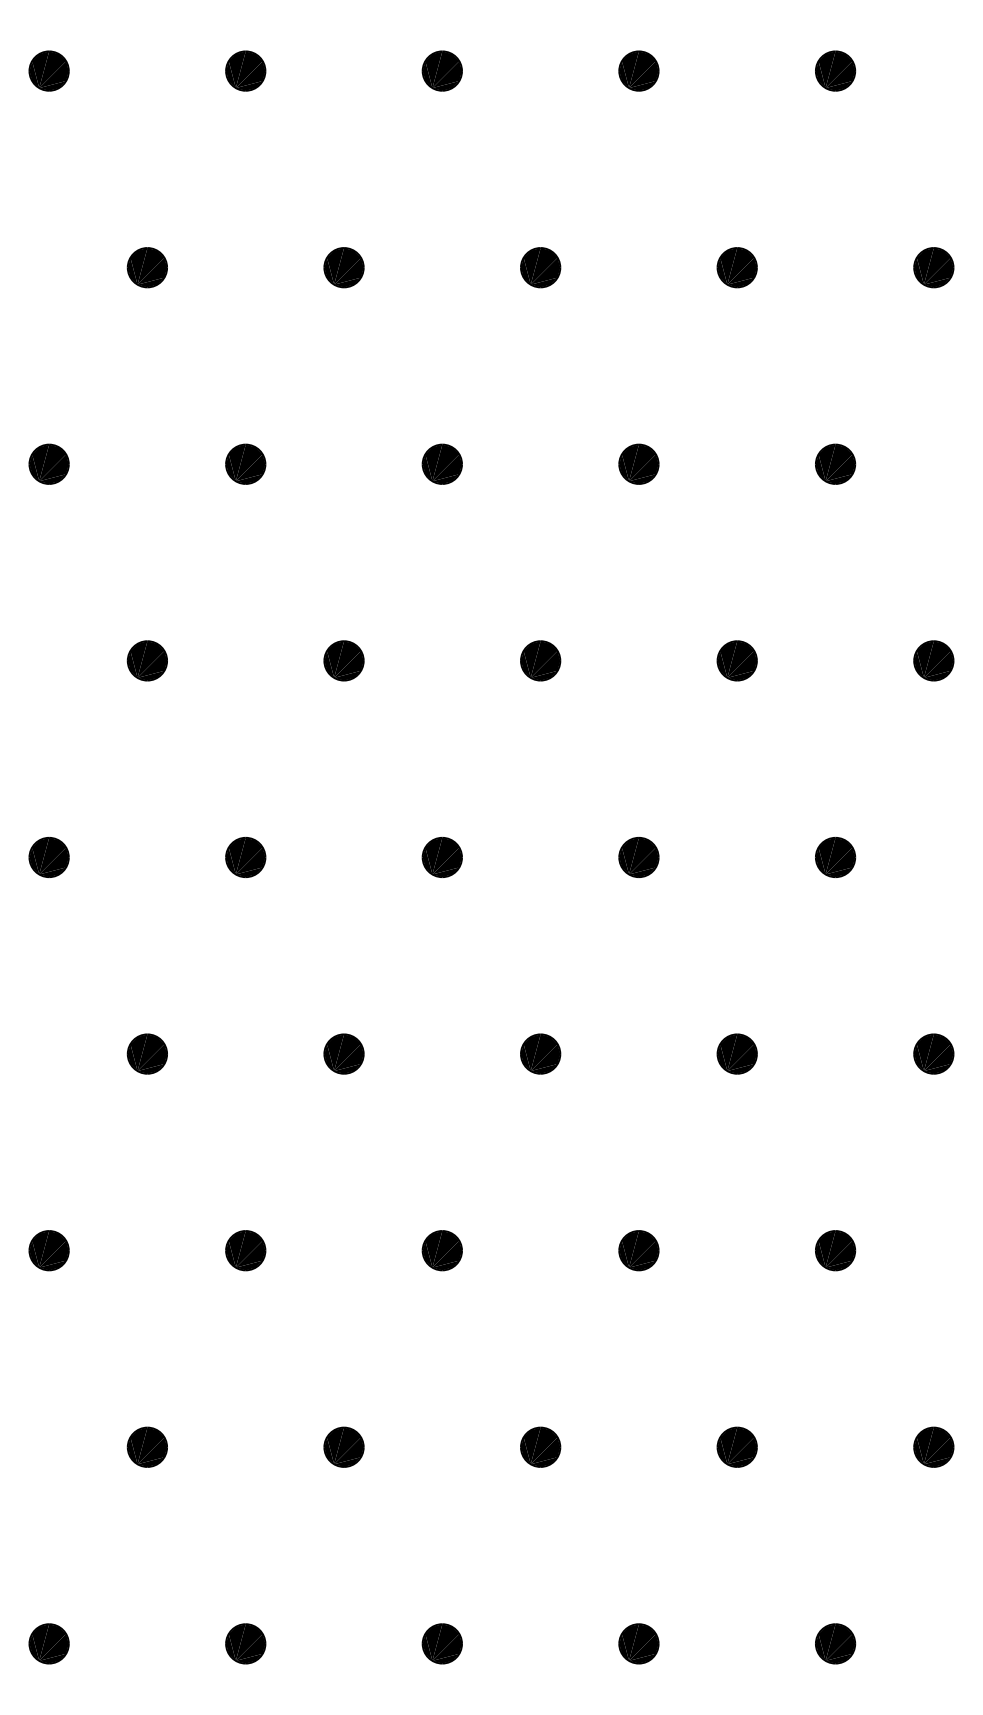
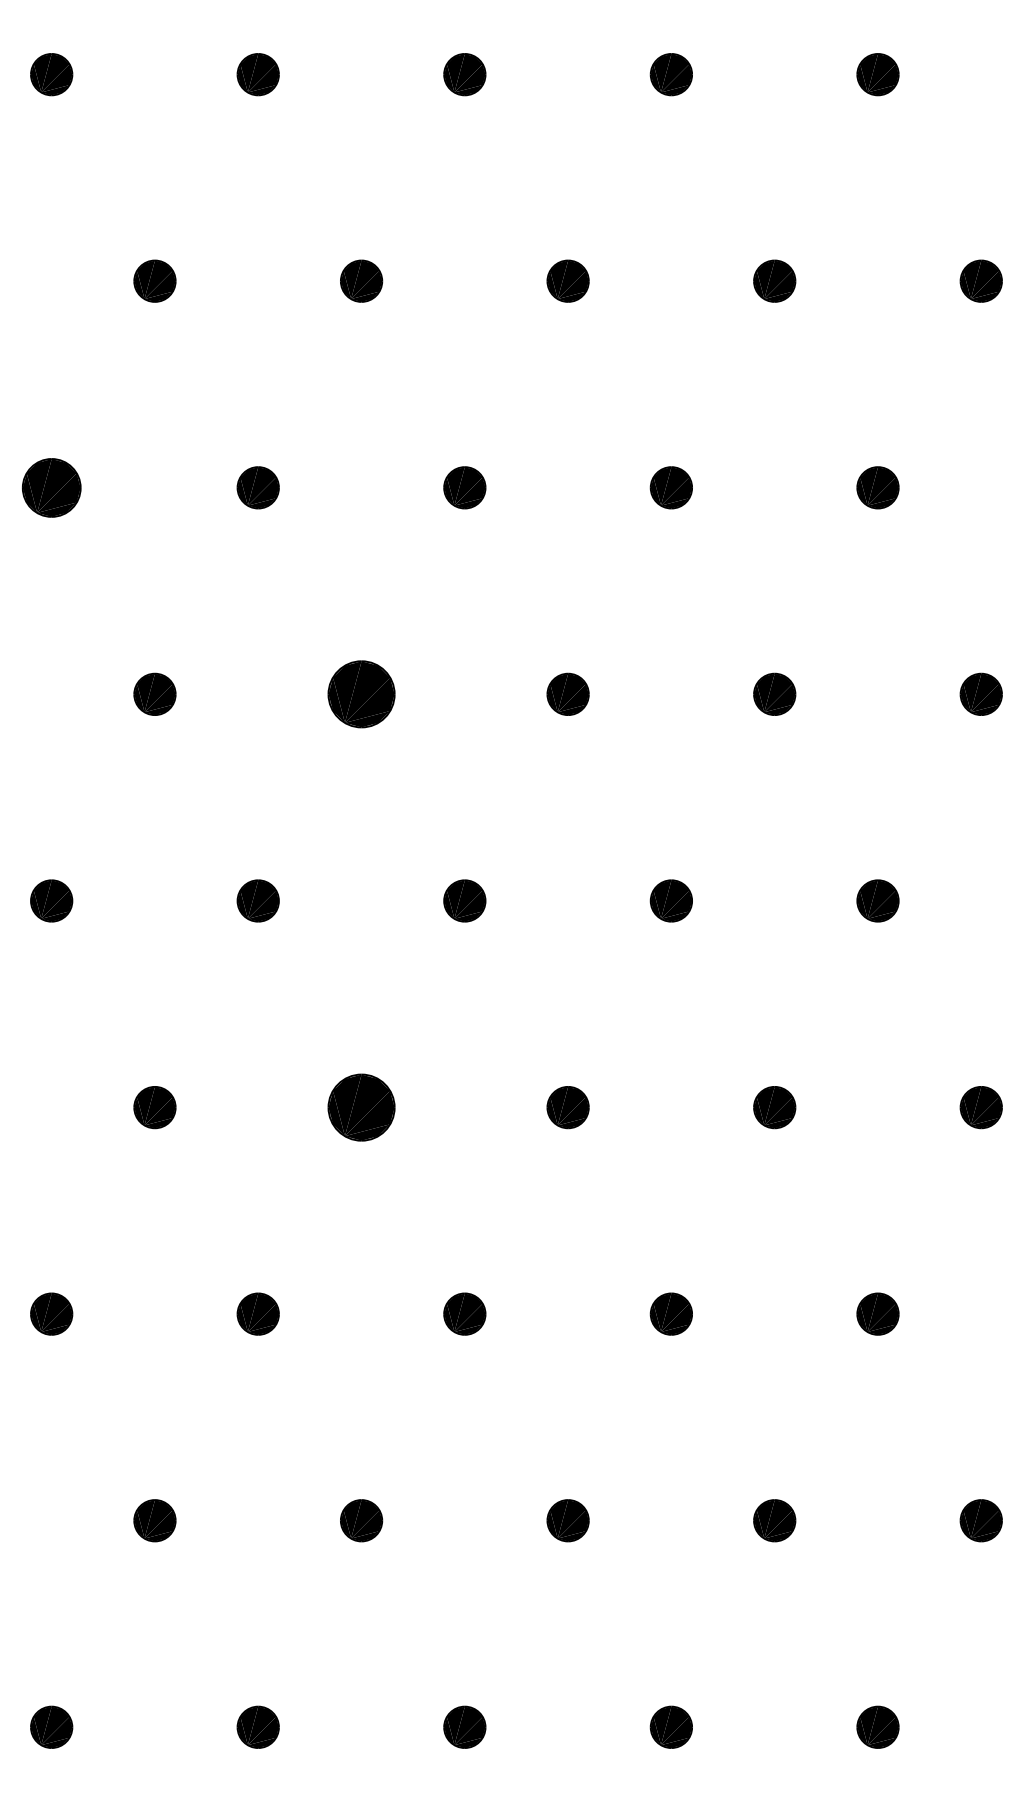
part: (48, 463) -> (50, 486), size x1.4
part: (343, 660) -> (360, 693), size x1.6
part: (343, 1053) -> (360, 1106), size x1.6

